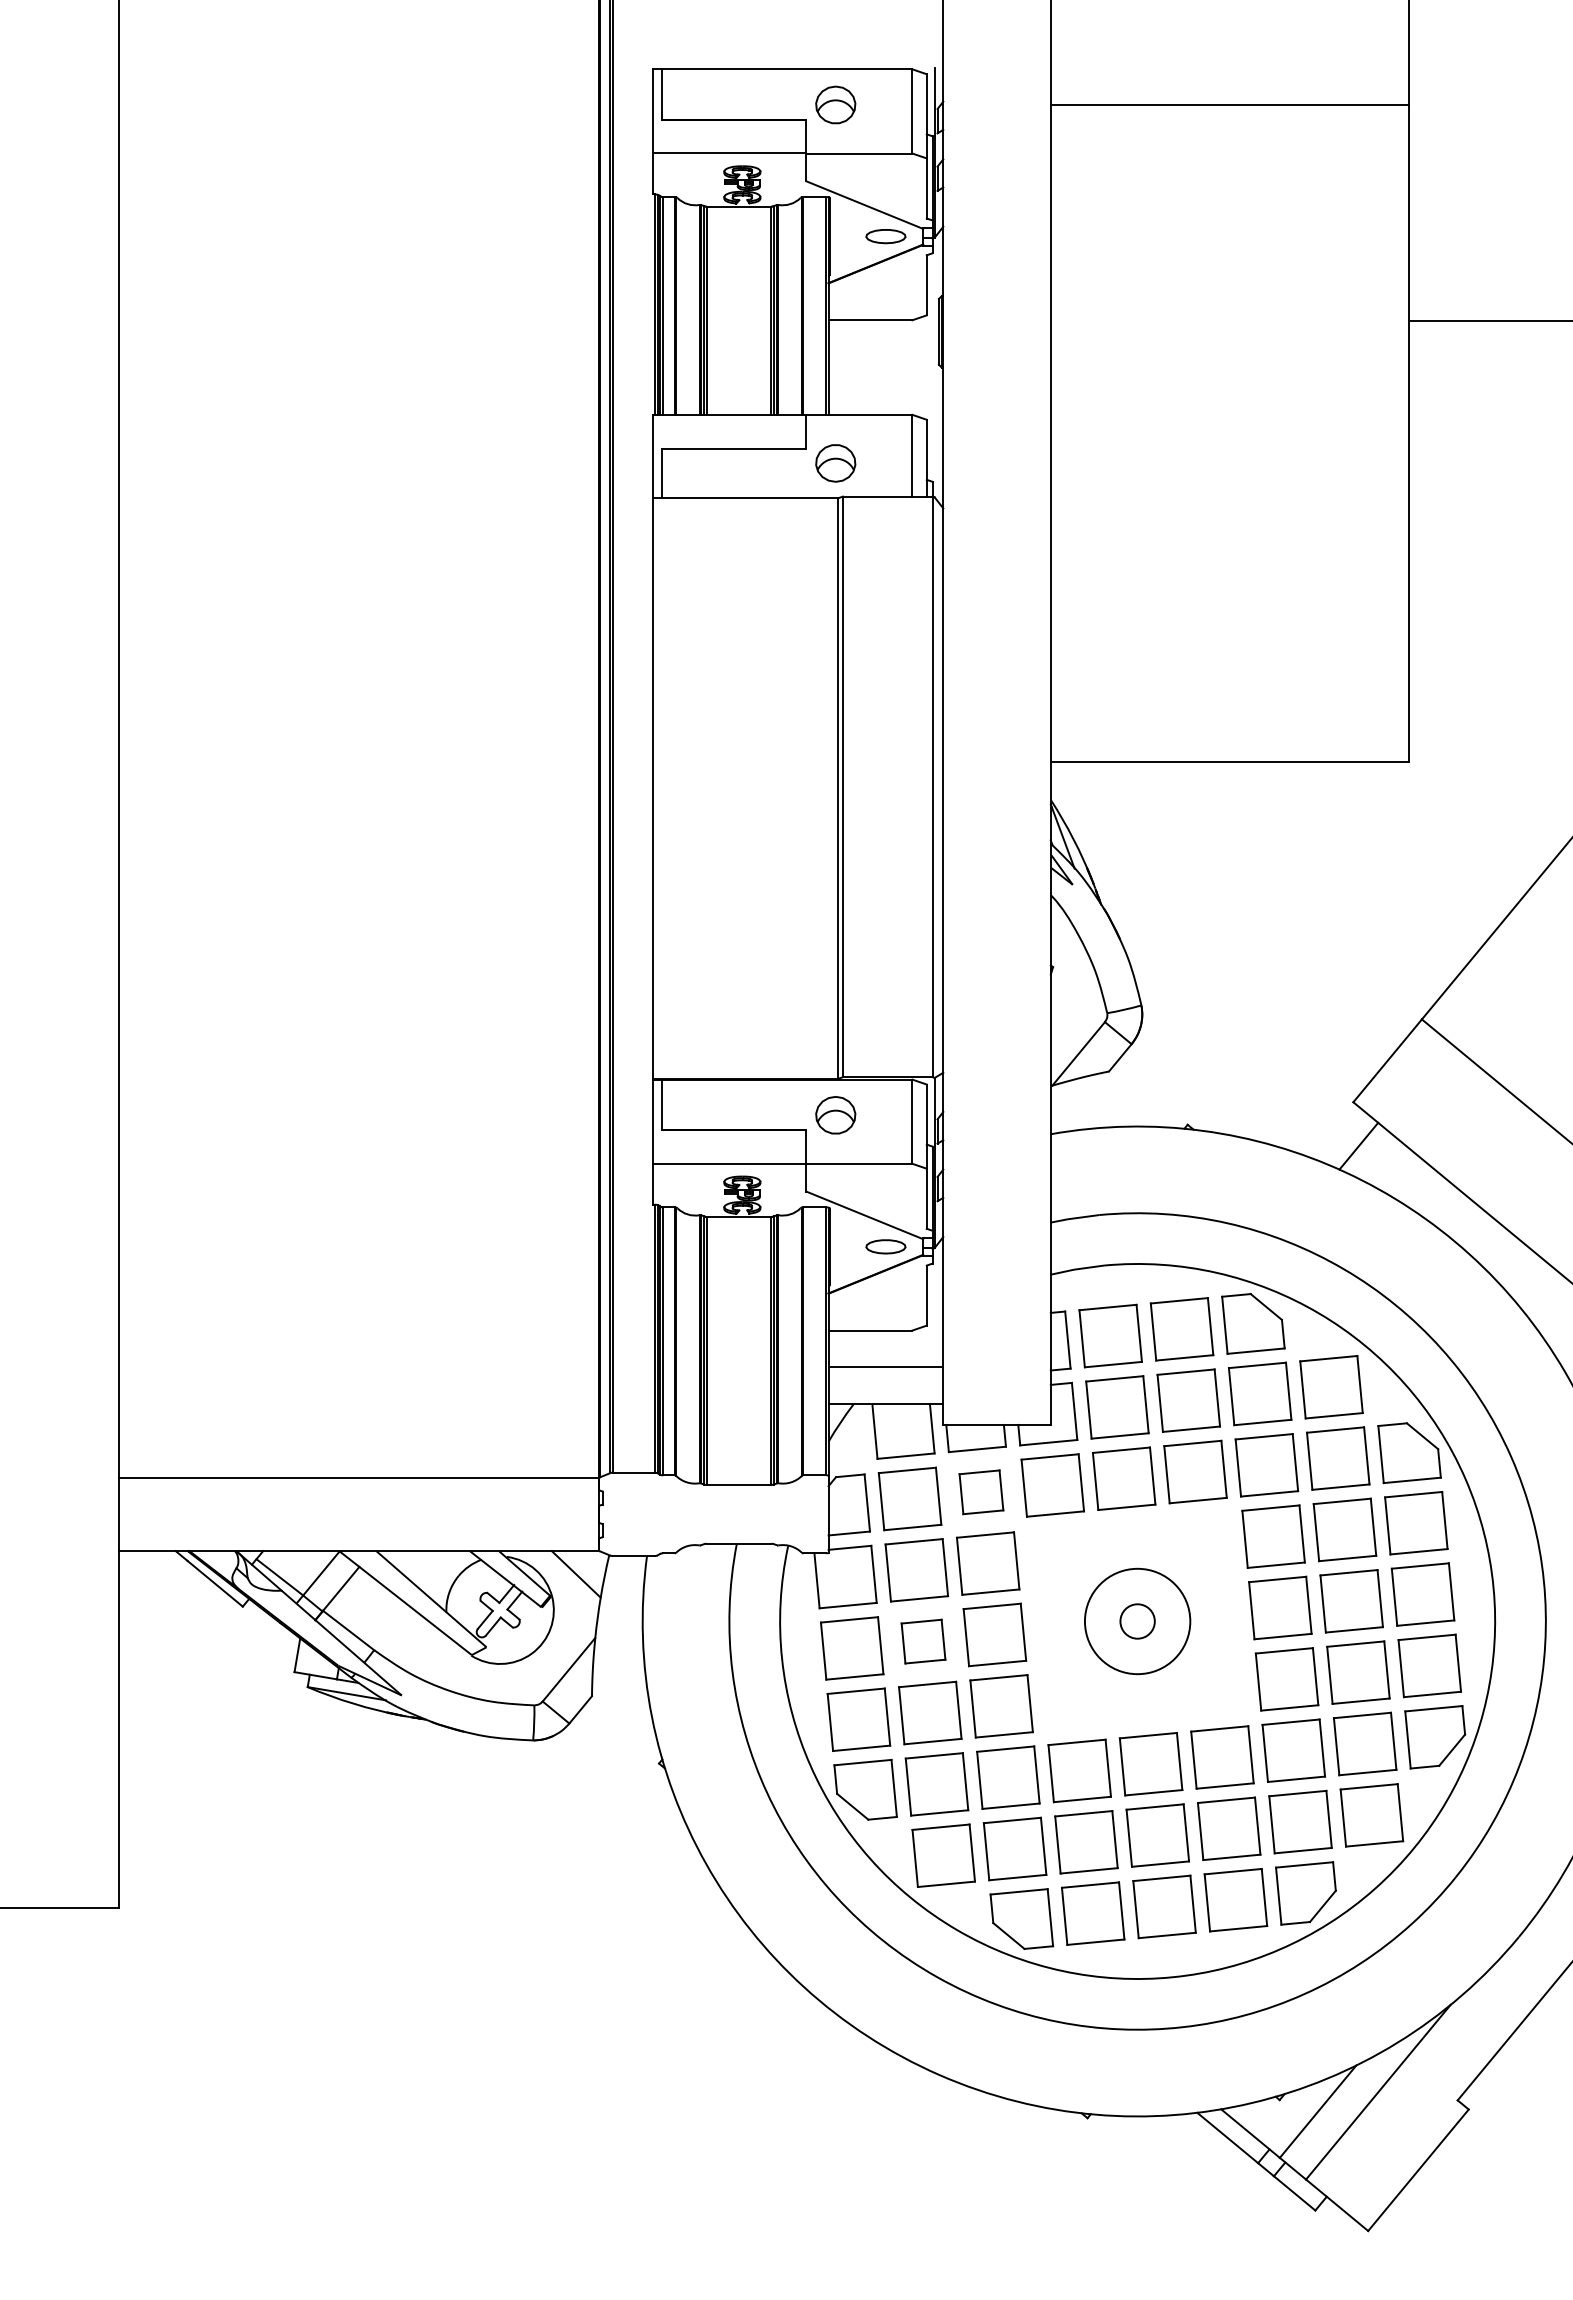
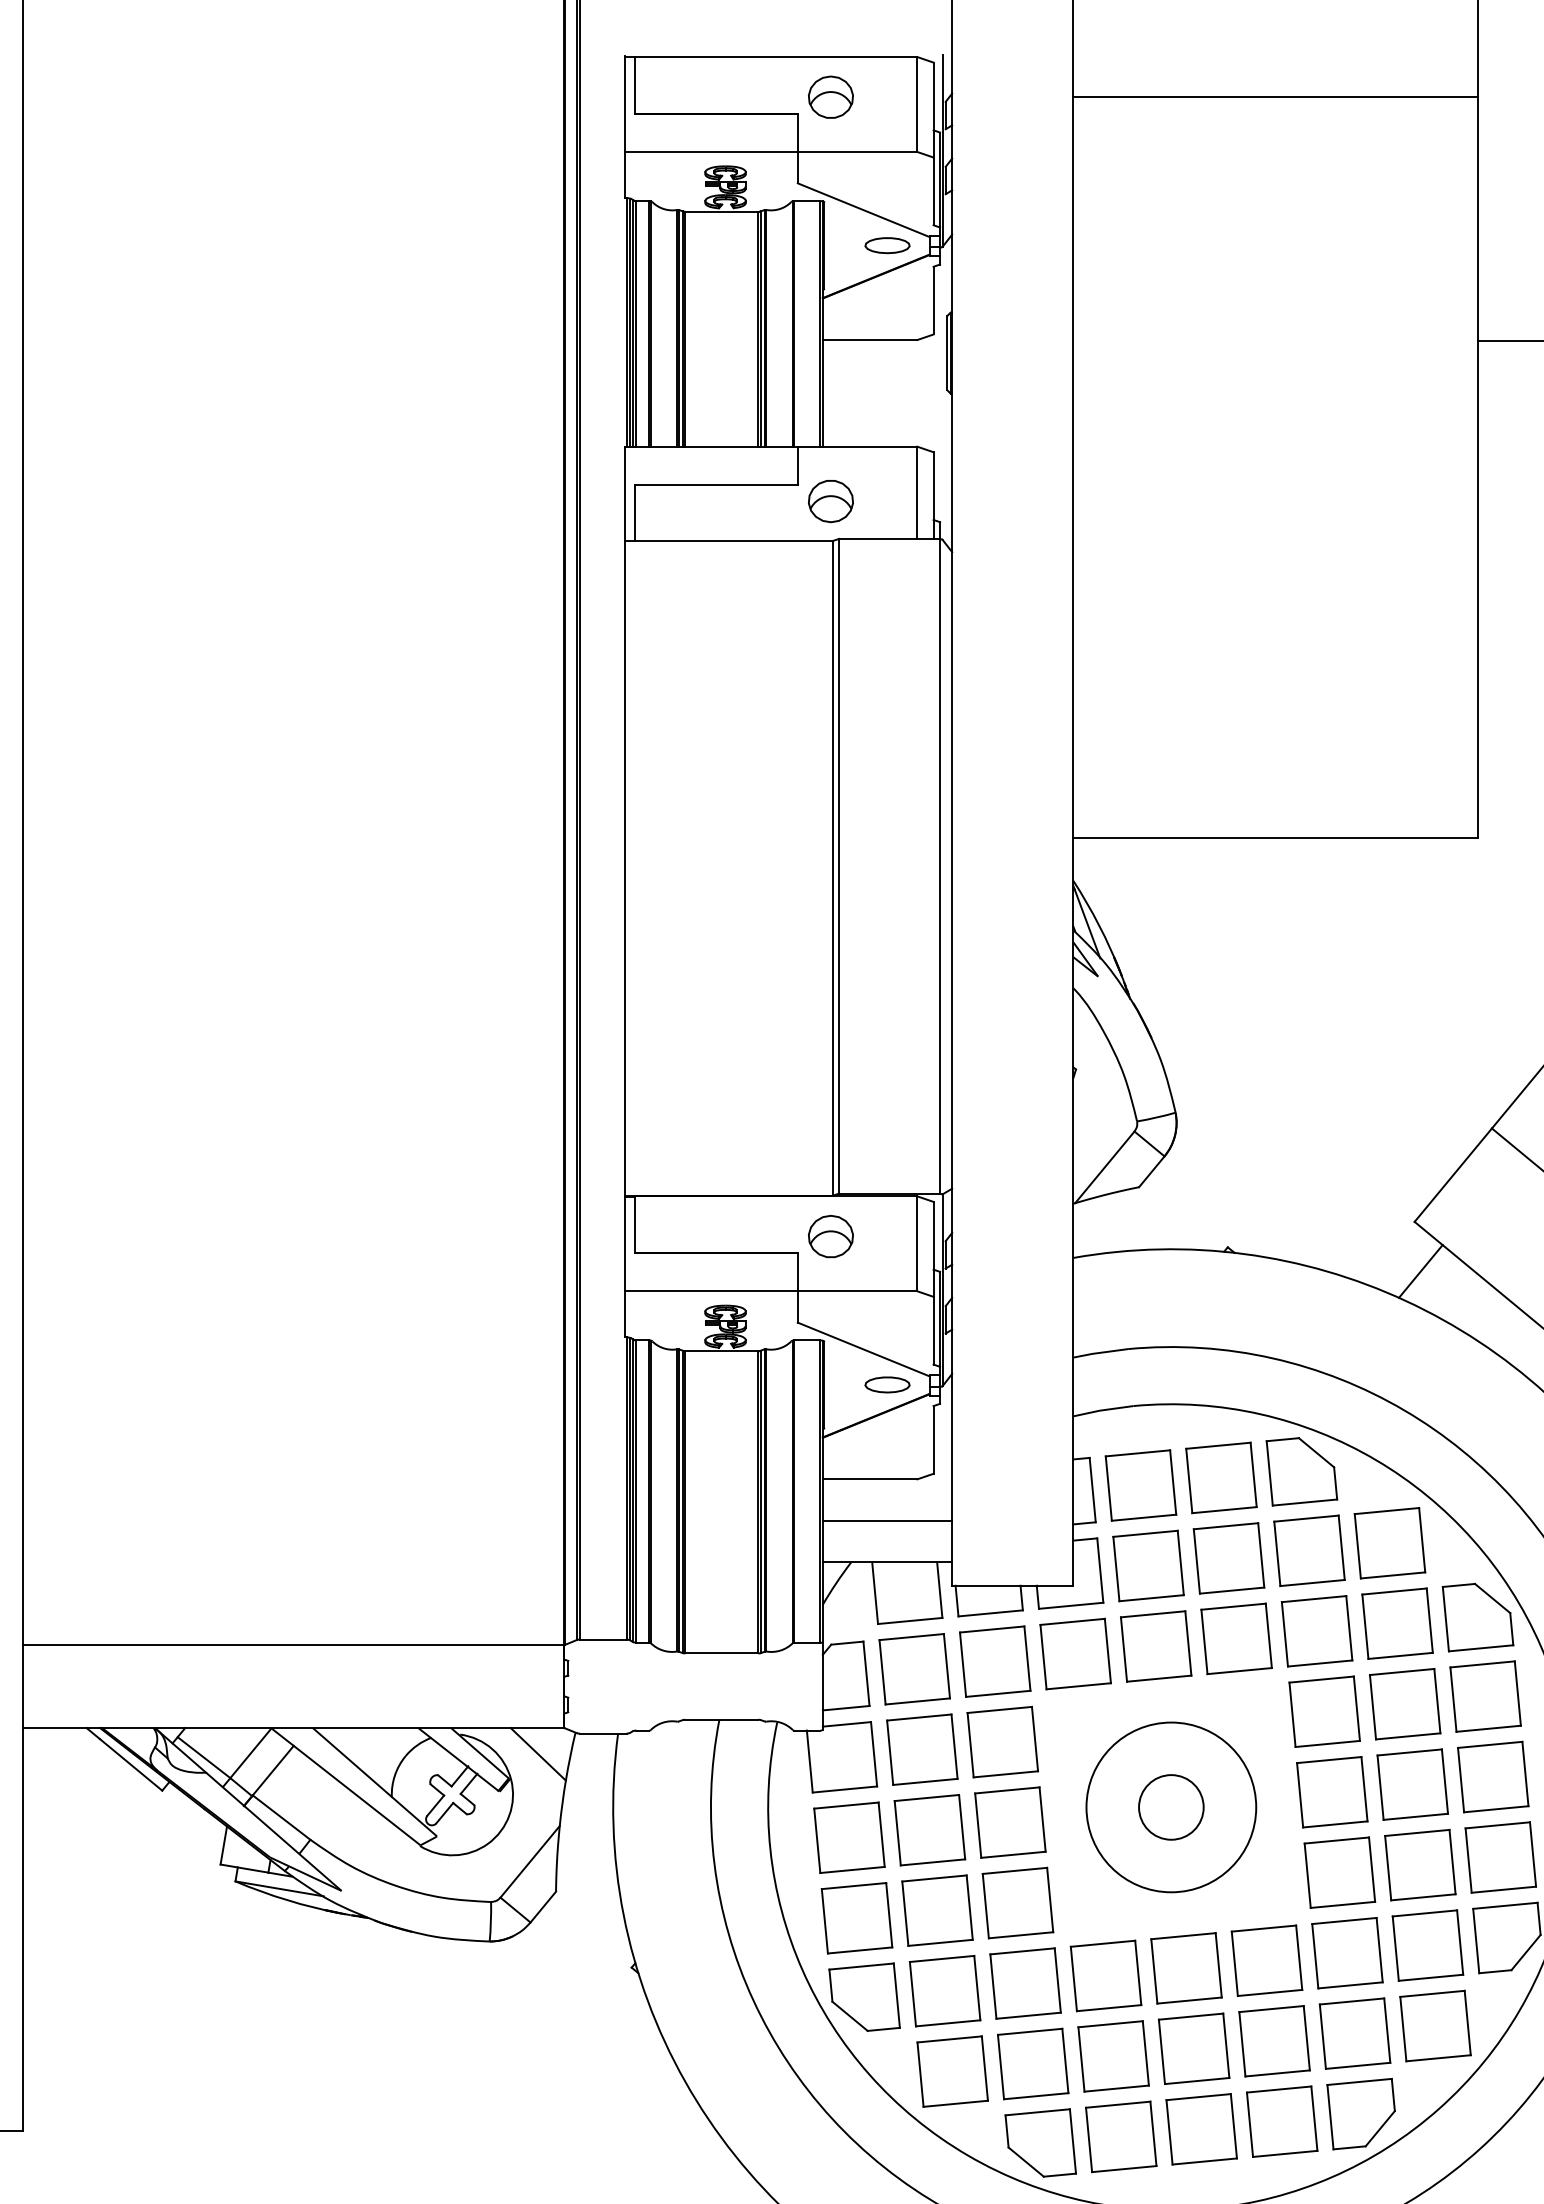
part: (981, 1492) -> (995, 1661), size x1.43
circle: (1137, 1621) -> (1171, 1807), size x1.43
circle: (1137, 1621) -> (1171, 1807), size x1.67
part: (923, 1641) -> (929, 1829), size x1.43

